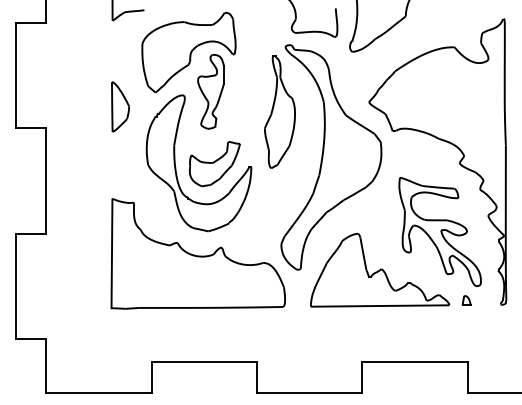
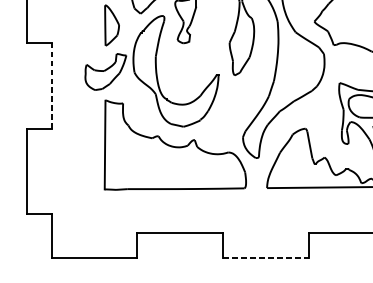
part: (214, 164) -> (105, 72), moved
line: (46, 180) -> (51, 85), solid -> dashed
line: (309, 392) -> (265, 258), solid -> dashed

